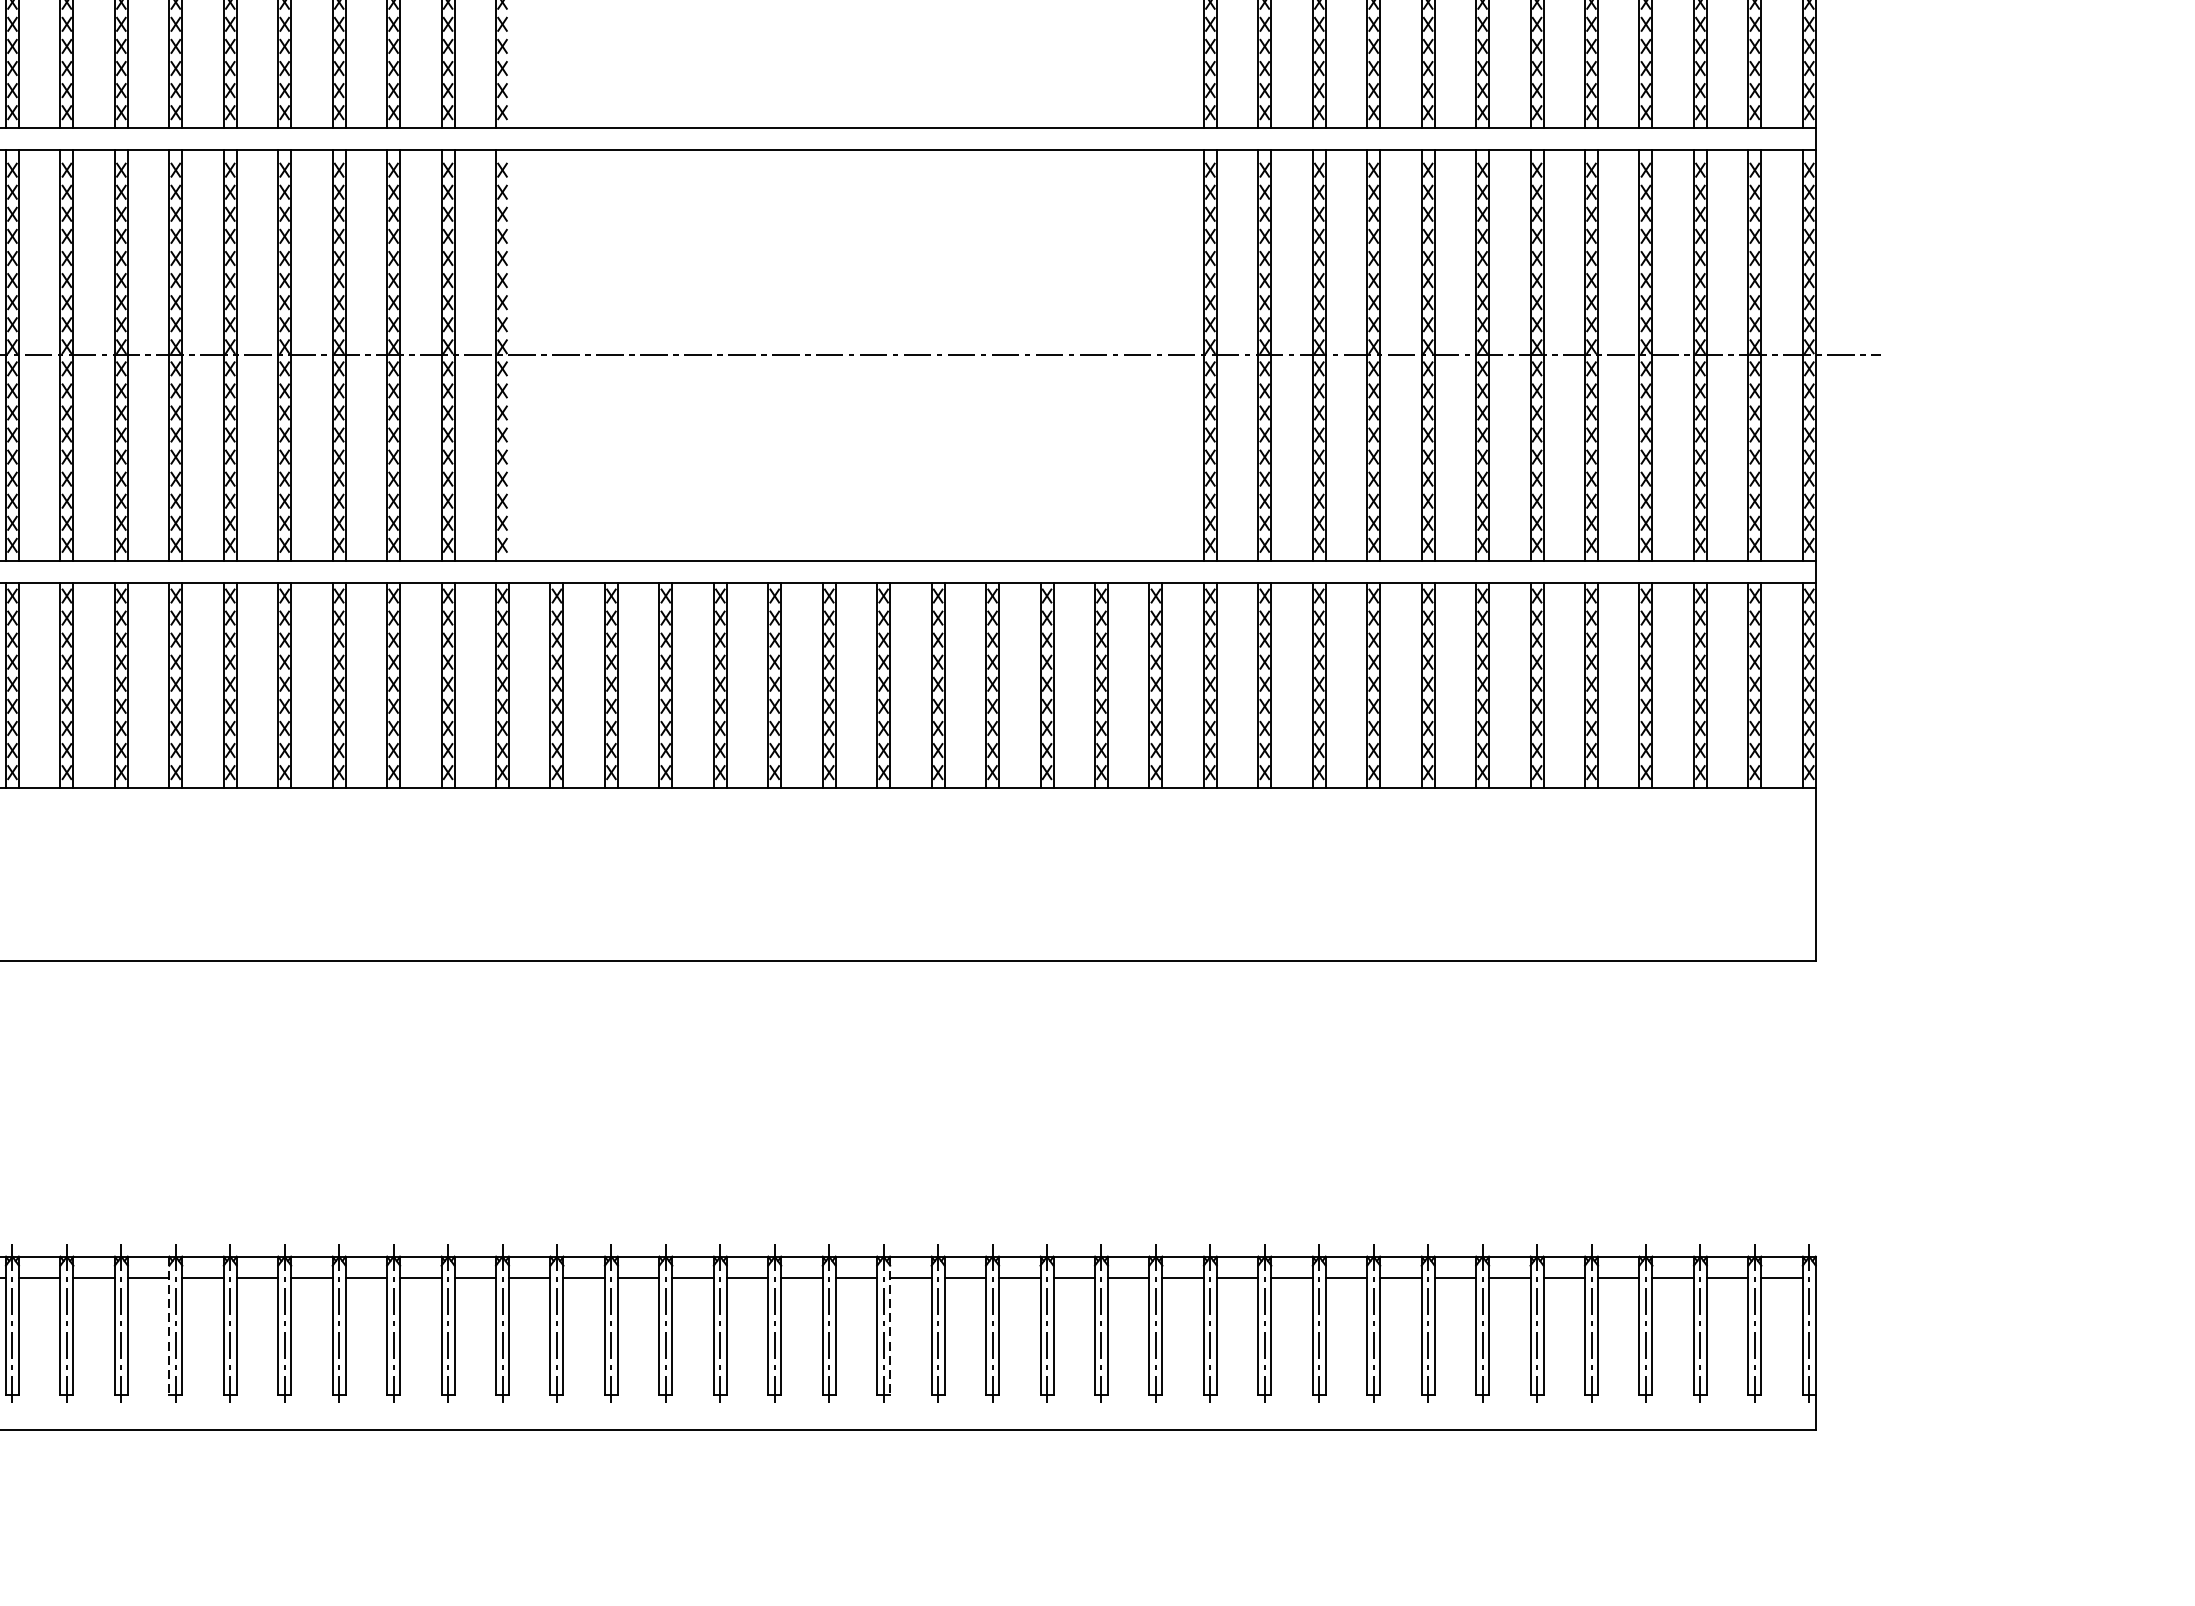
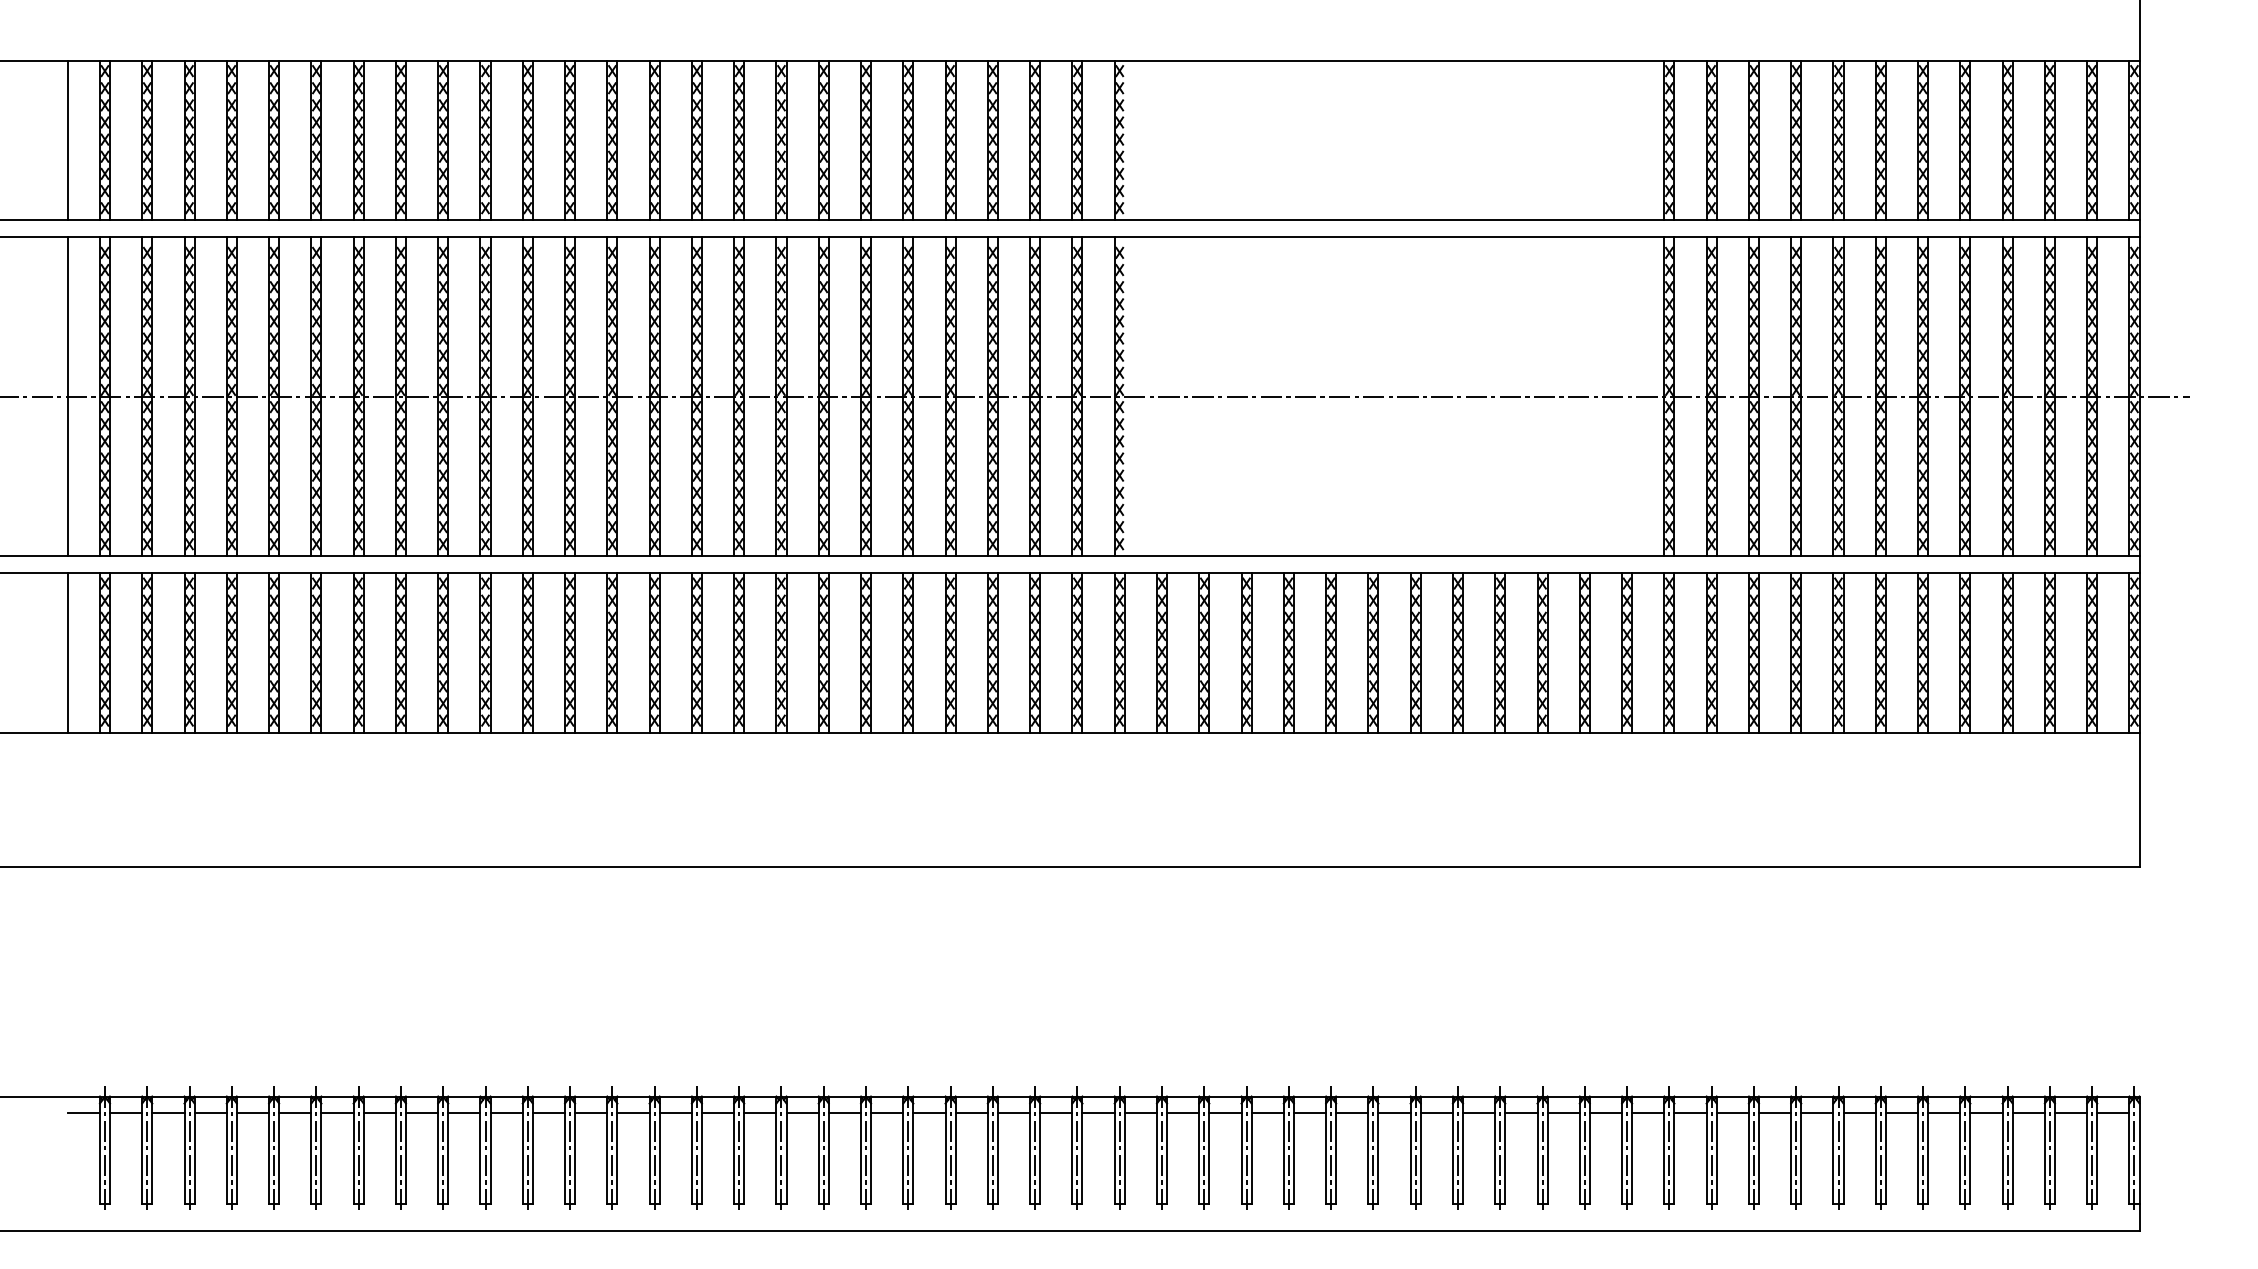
line: (169, 1326) -> (861, 1150), dashed -> solid
line: (889, 1326) -> (1420, 1150), dashed -> solid

